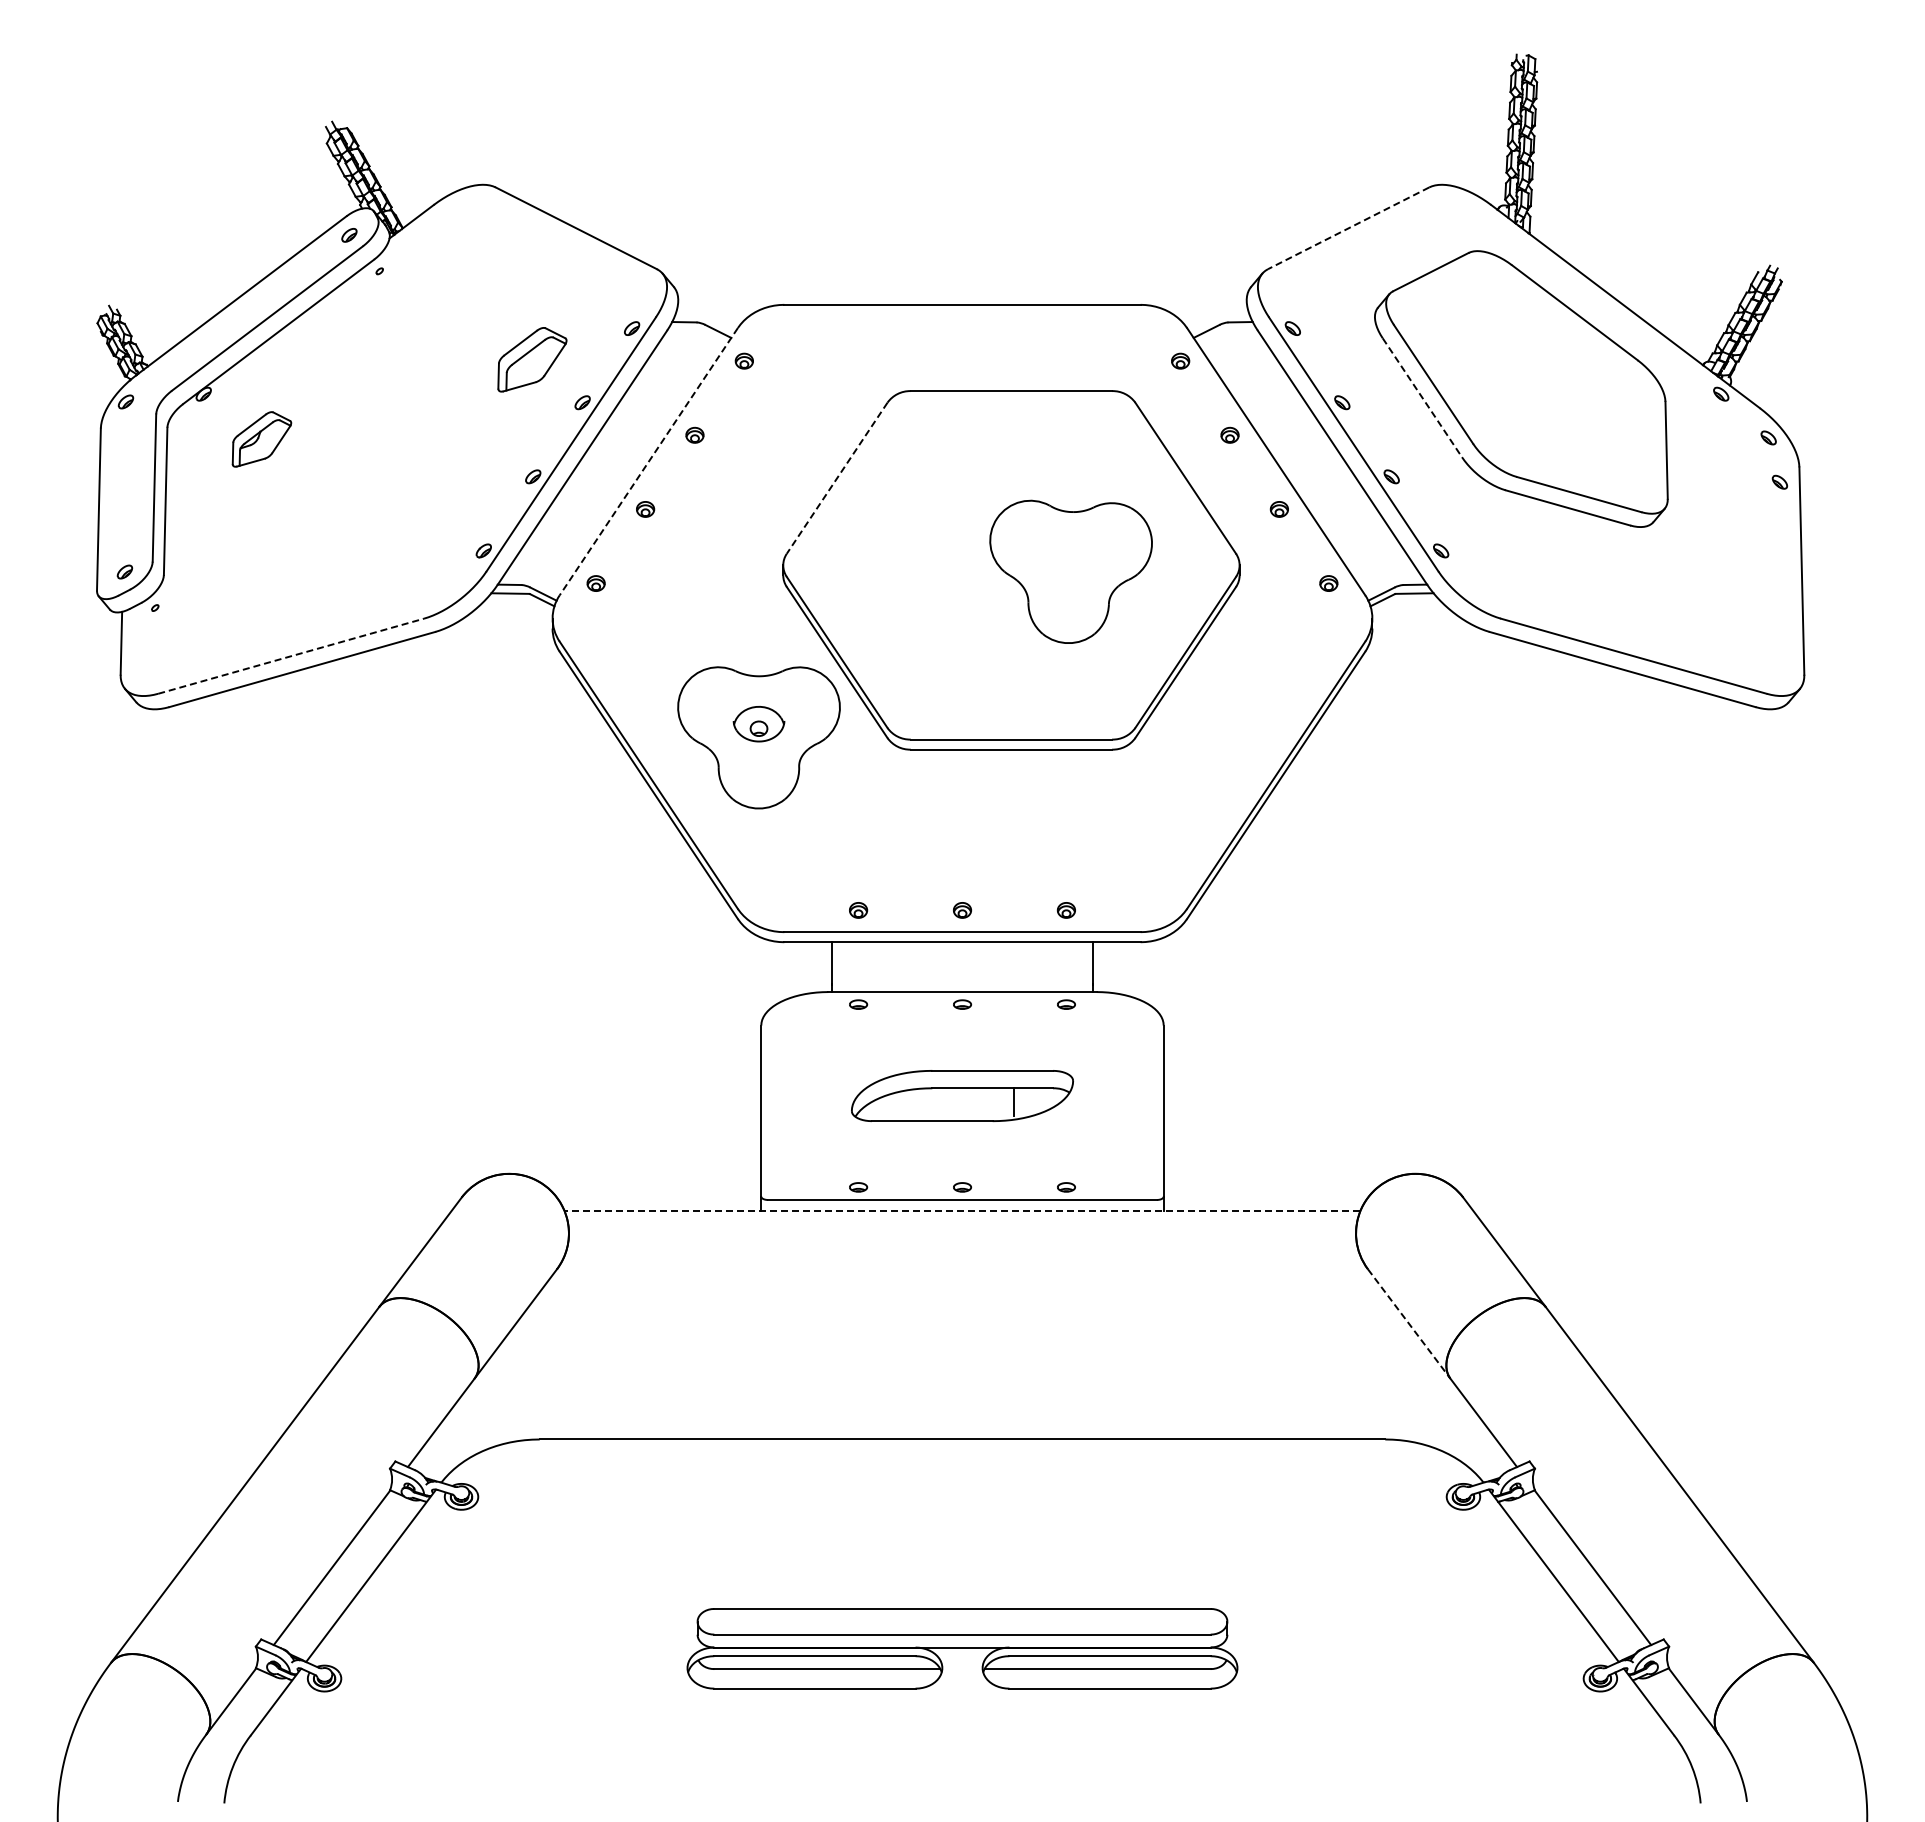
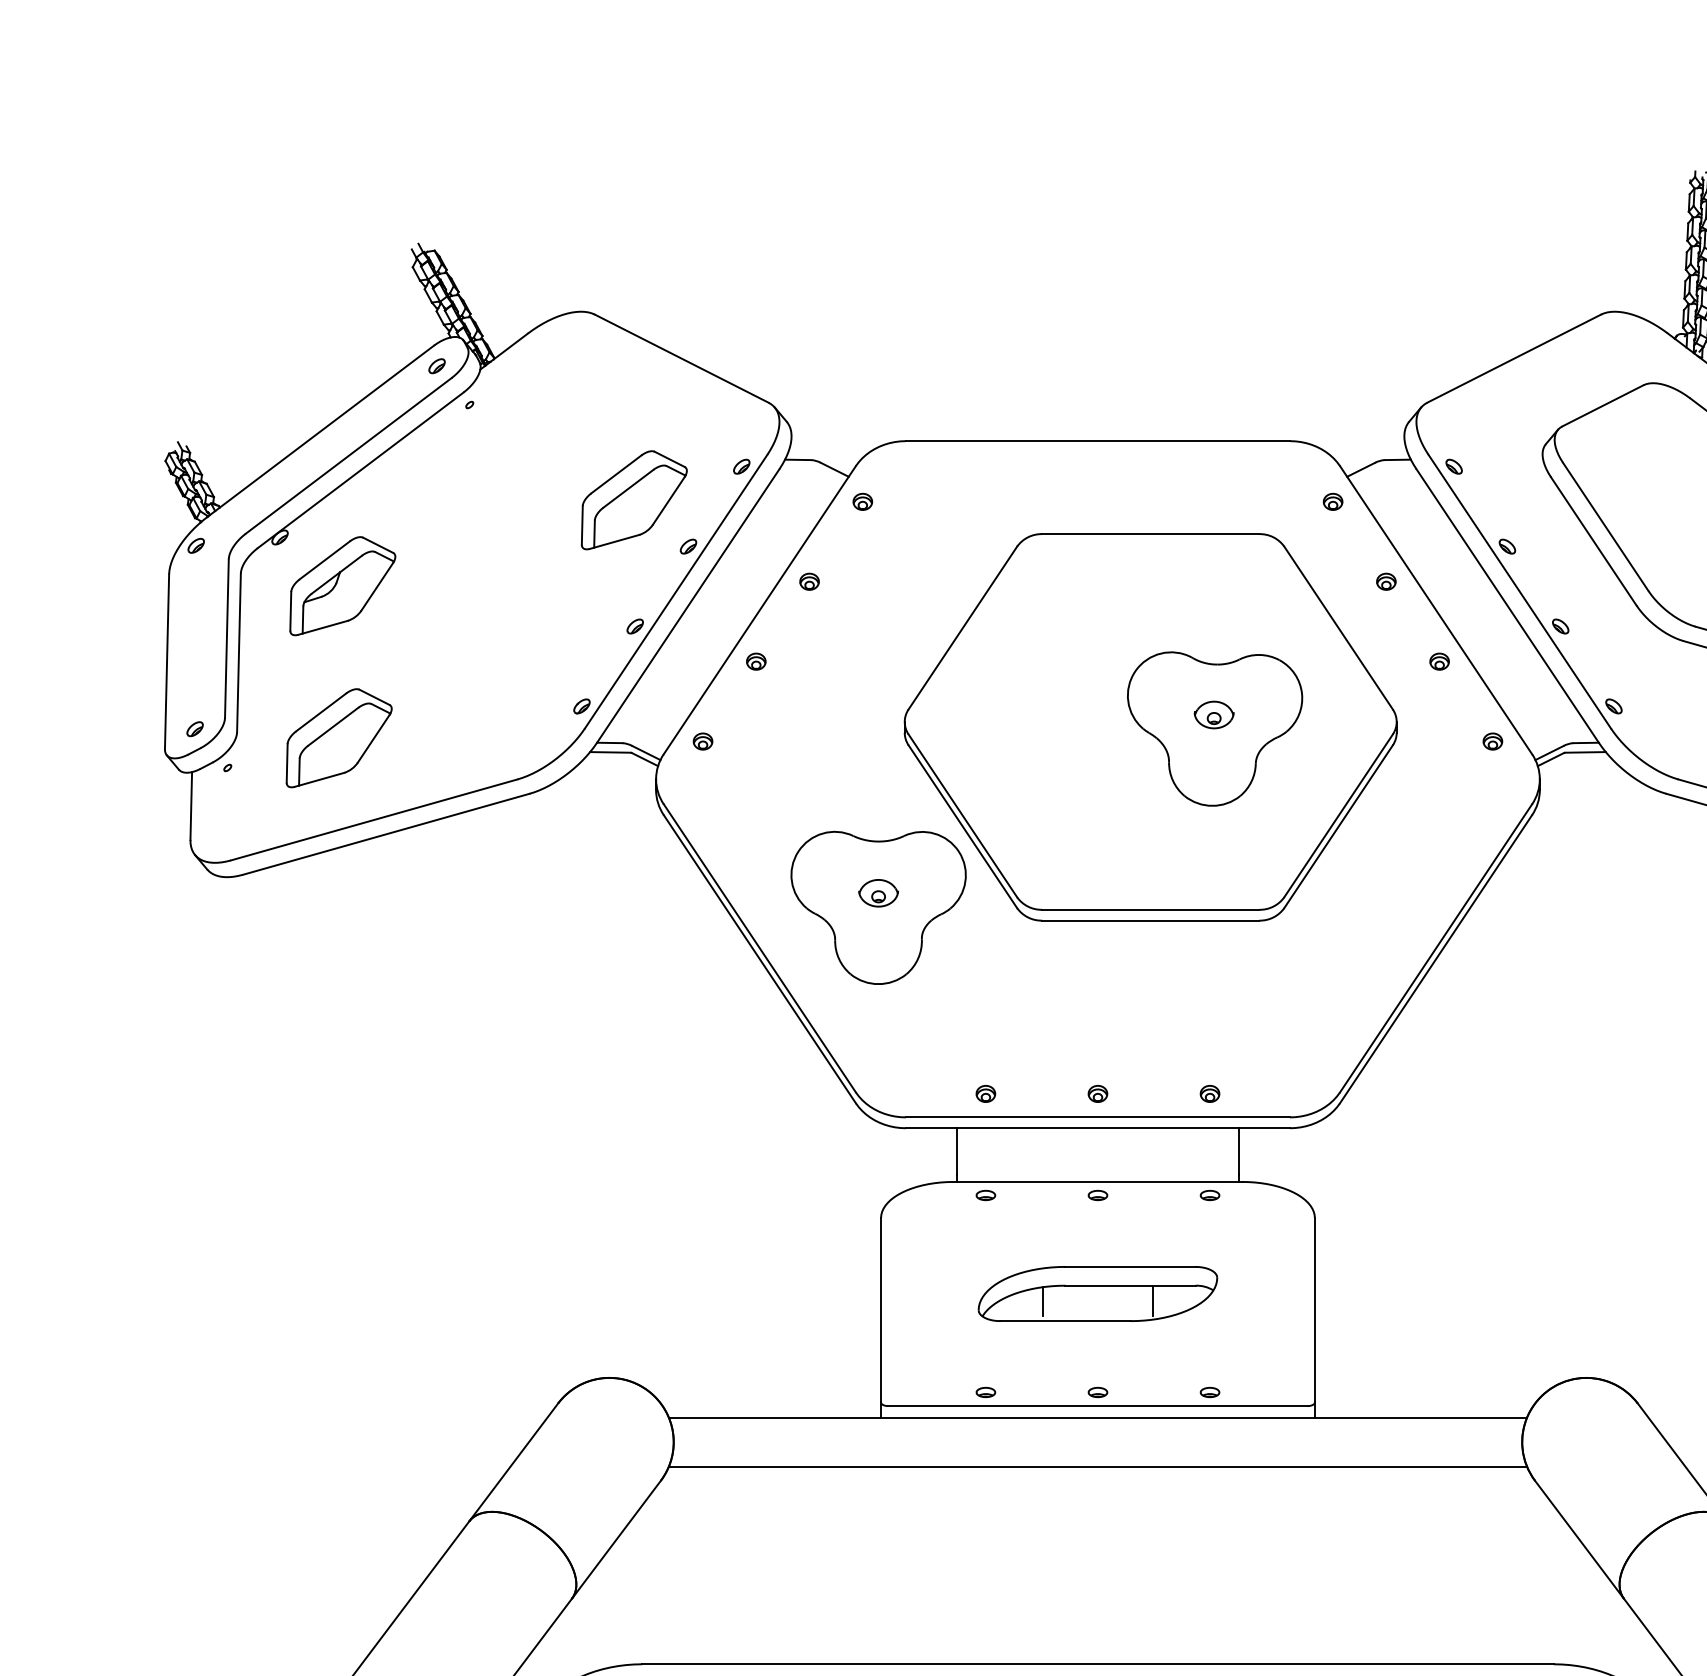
line: (1348, 228) -> (1514, 358), dashed -> solid
part: (532, 359) -> (634, 500), size x1.43
line: (1422, 398) -> (1593, 542), dashed -> solid
part: (261, 439) -> (342, 586), size x1.67
line: (648, 461) -> (759, 610), dashed -> solid
line: (837, 478) -> (963, 628), dashed -> solid
part: (1070, 558) -> (1214, 714), added
part: (258, 580) -> (339, 738), added
line: (291, 656) -> (374, 820), dashed -> solid
part: (758, 724) -> (878, 893), size x0.71
line: (911, 1102) -> (1042, 1301), added
line: (962, 1210) -> (1097, 1417), dashed -> solid
line: (962, 1256) -> (1097, 1467), added
line: (1409, 1324) -> (1579, 1540), dashed -> solid

